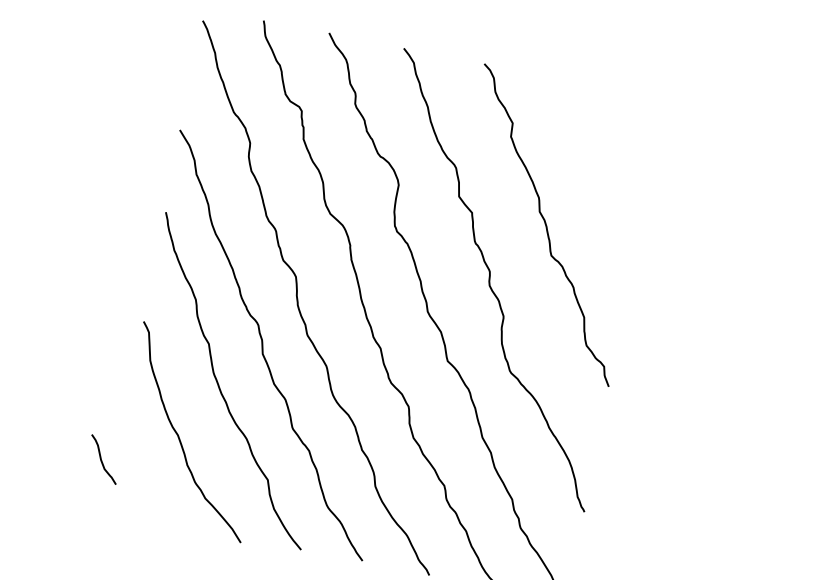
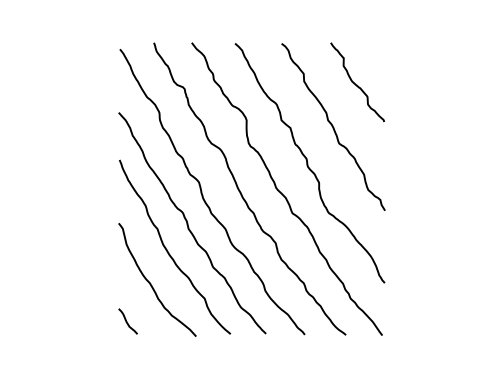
curve: (602, 159) -> (357, 84), added
curve: (102, 459) -> (127, 321), moved

